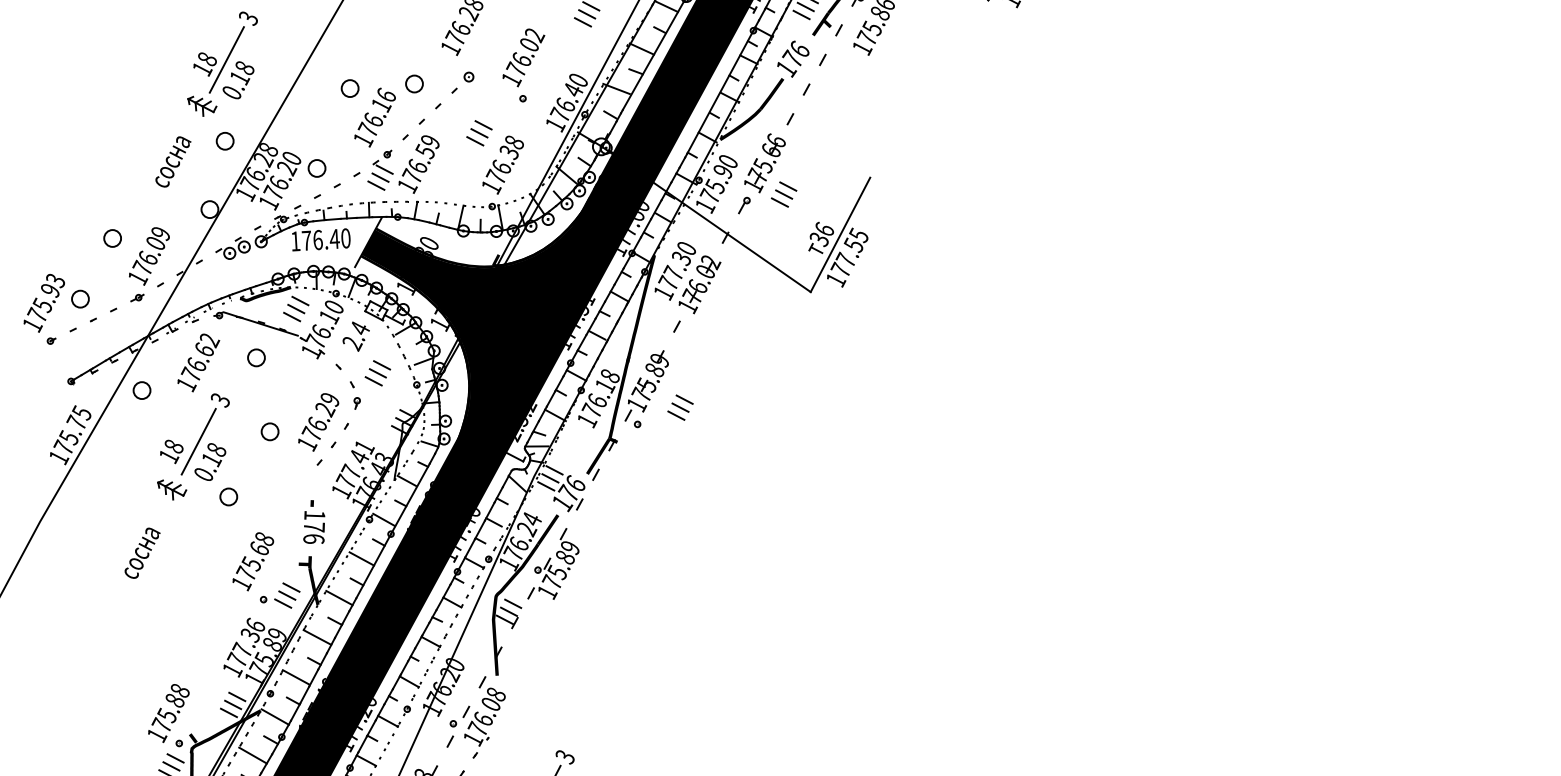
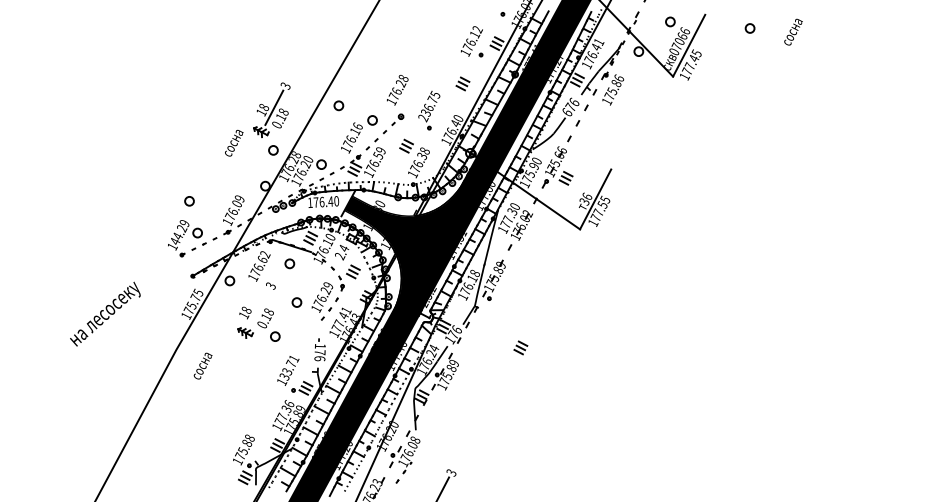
text: (523, 57) -> (429, 106), 176.02 -> 236.75
text: (786, 68) -> (567, 112), 176 -> 676
part: (349, 87) -> (338, 105), moved
text: (173, 160) -> (234, 142), moved
part: (112, 238) -> (189, 201), moved
text: (45, 296) -> (179, 231), 175.93 -> 144.29
part: (679, 406) -> (520, 347), moved
line: (198, 441) -> (259, 307), removed
text: (141, 552) -> (202, 365), moved
text: (255, 555) -> (289, 367), 175.68 -> 133.71

